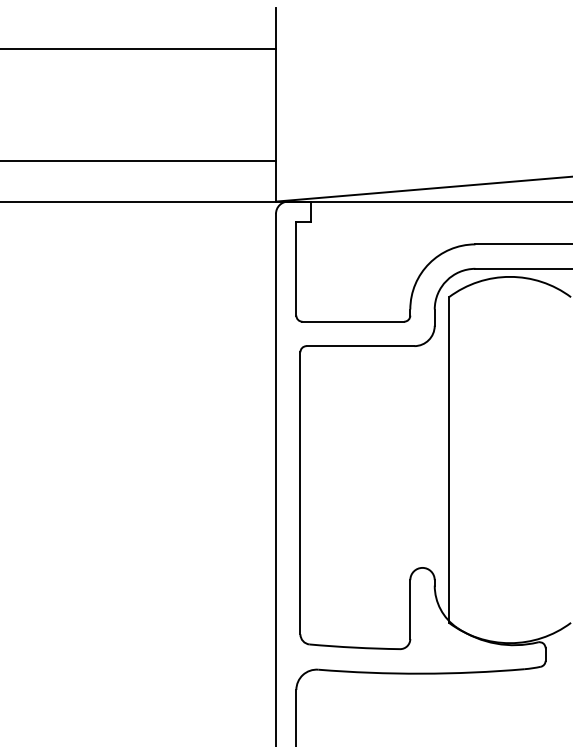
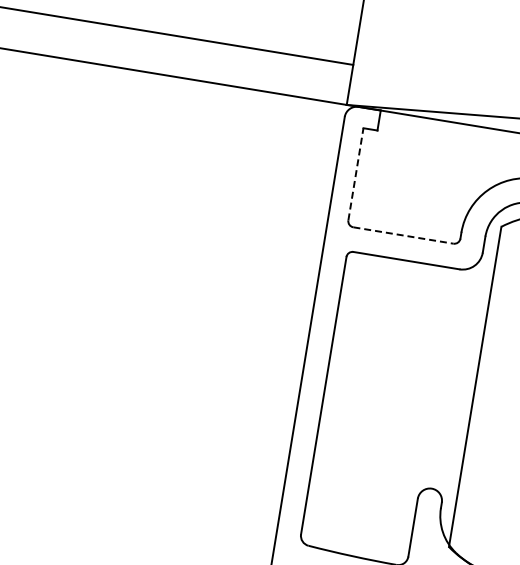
line: (296, 268) -> (356, 174), solid -> dashed
line: (353, 321) -> (403, 235), solid -> dashed

